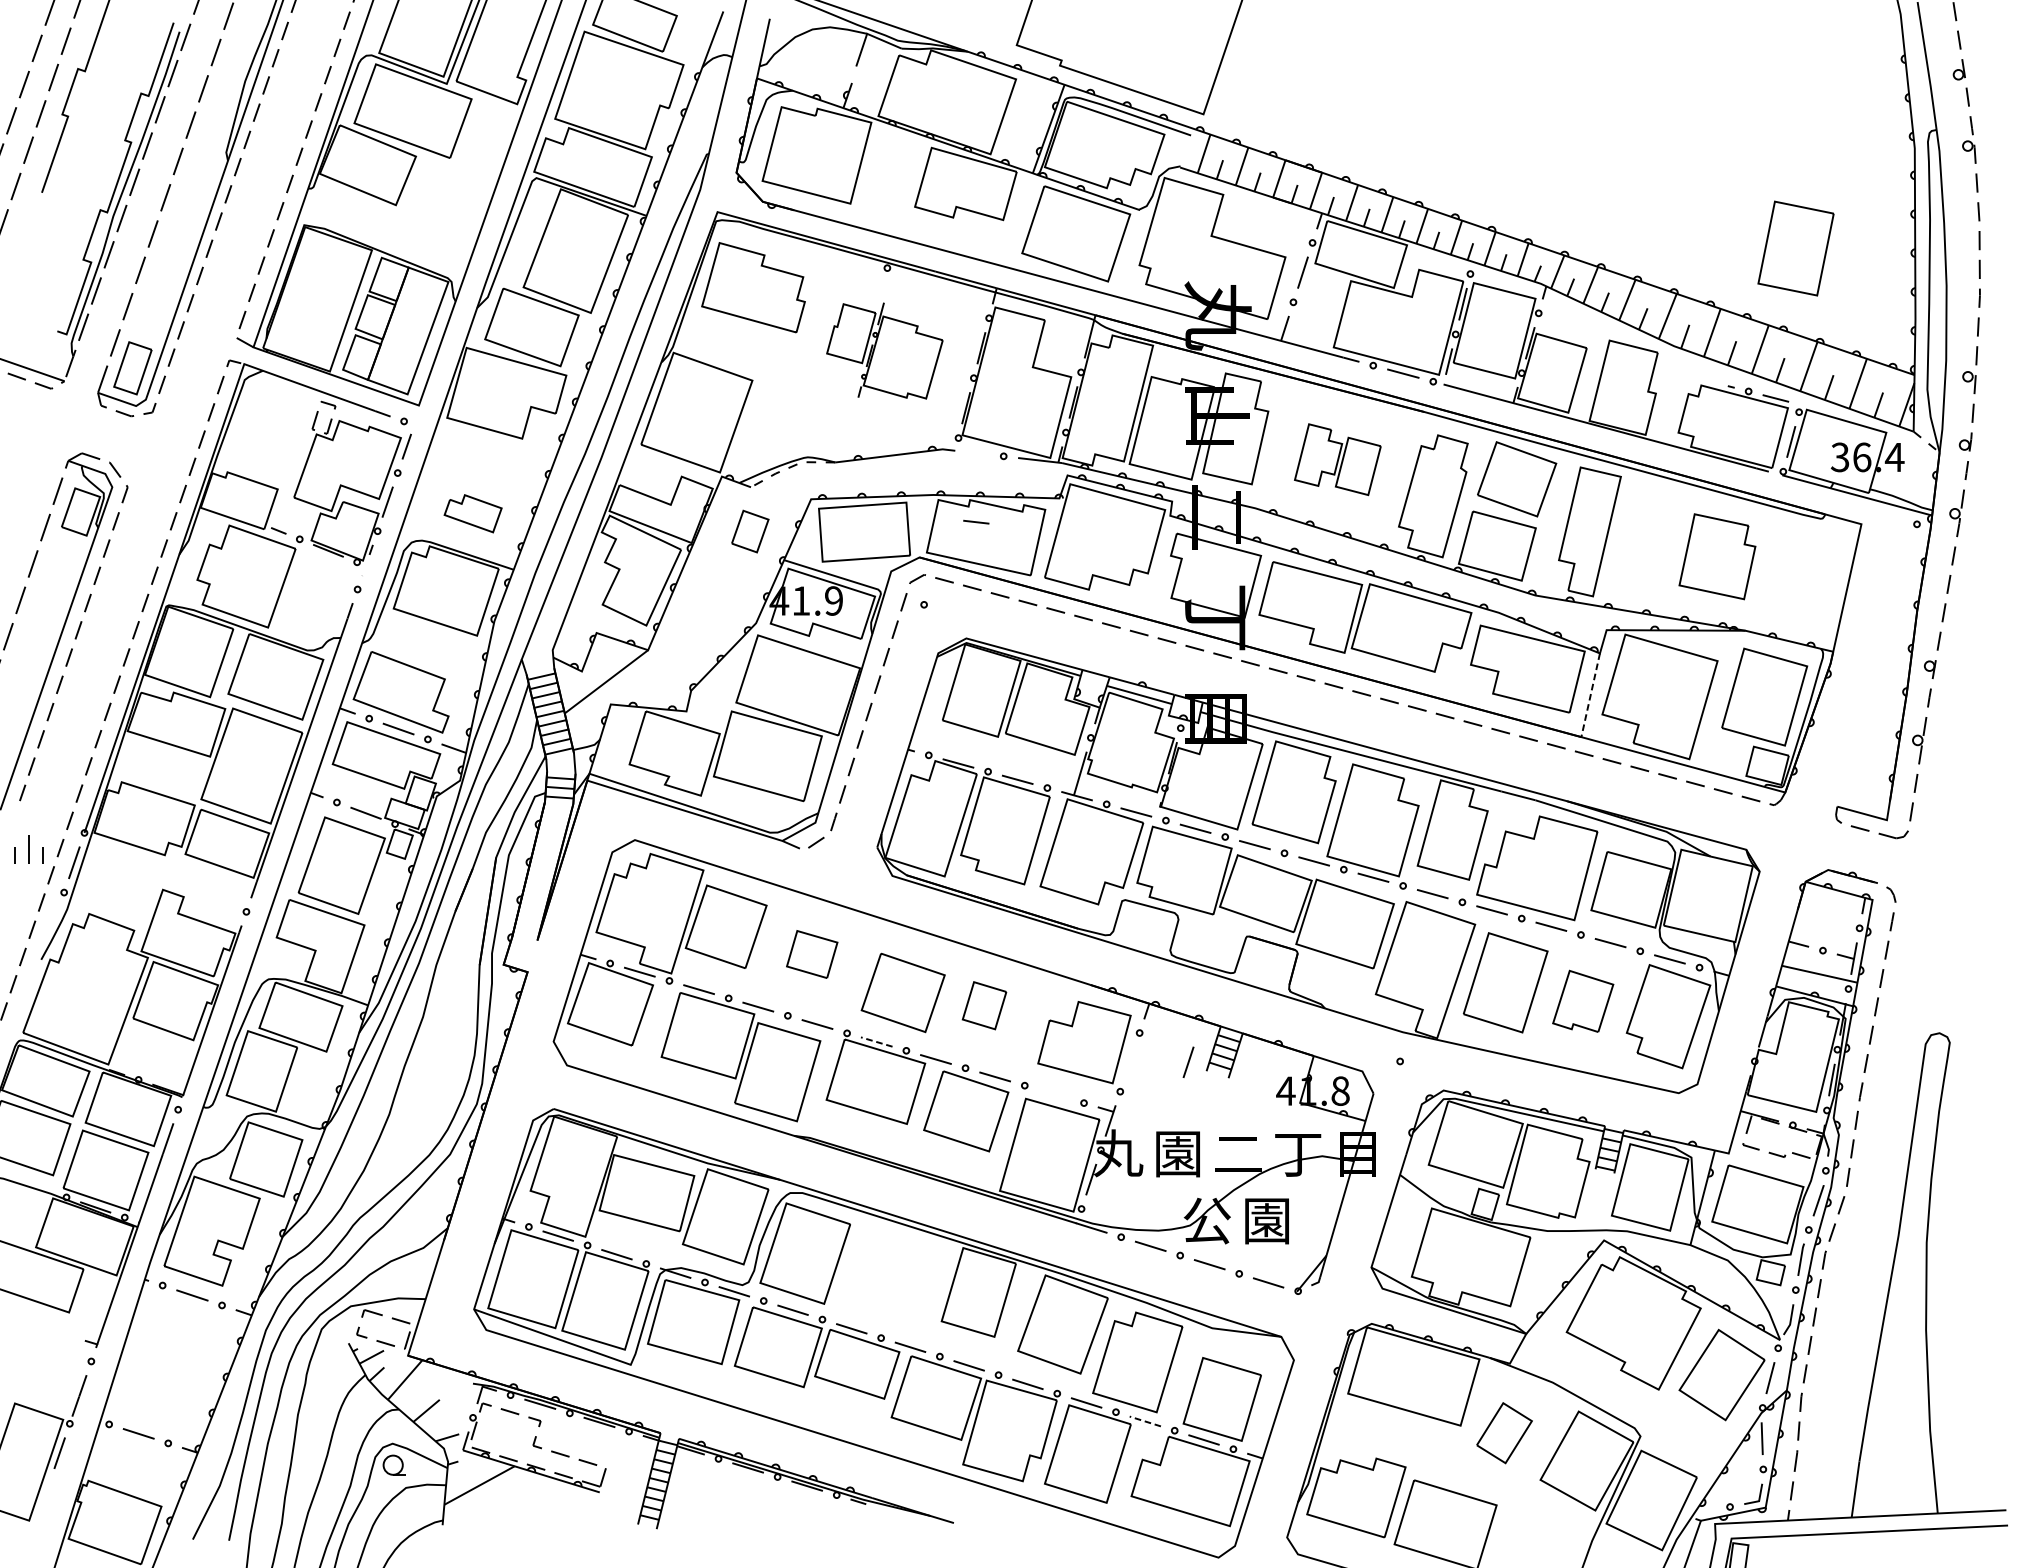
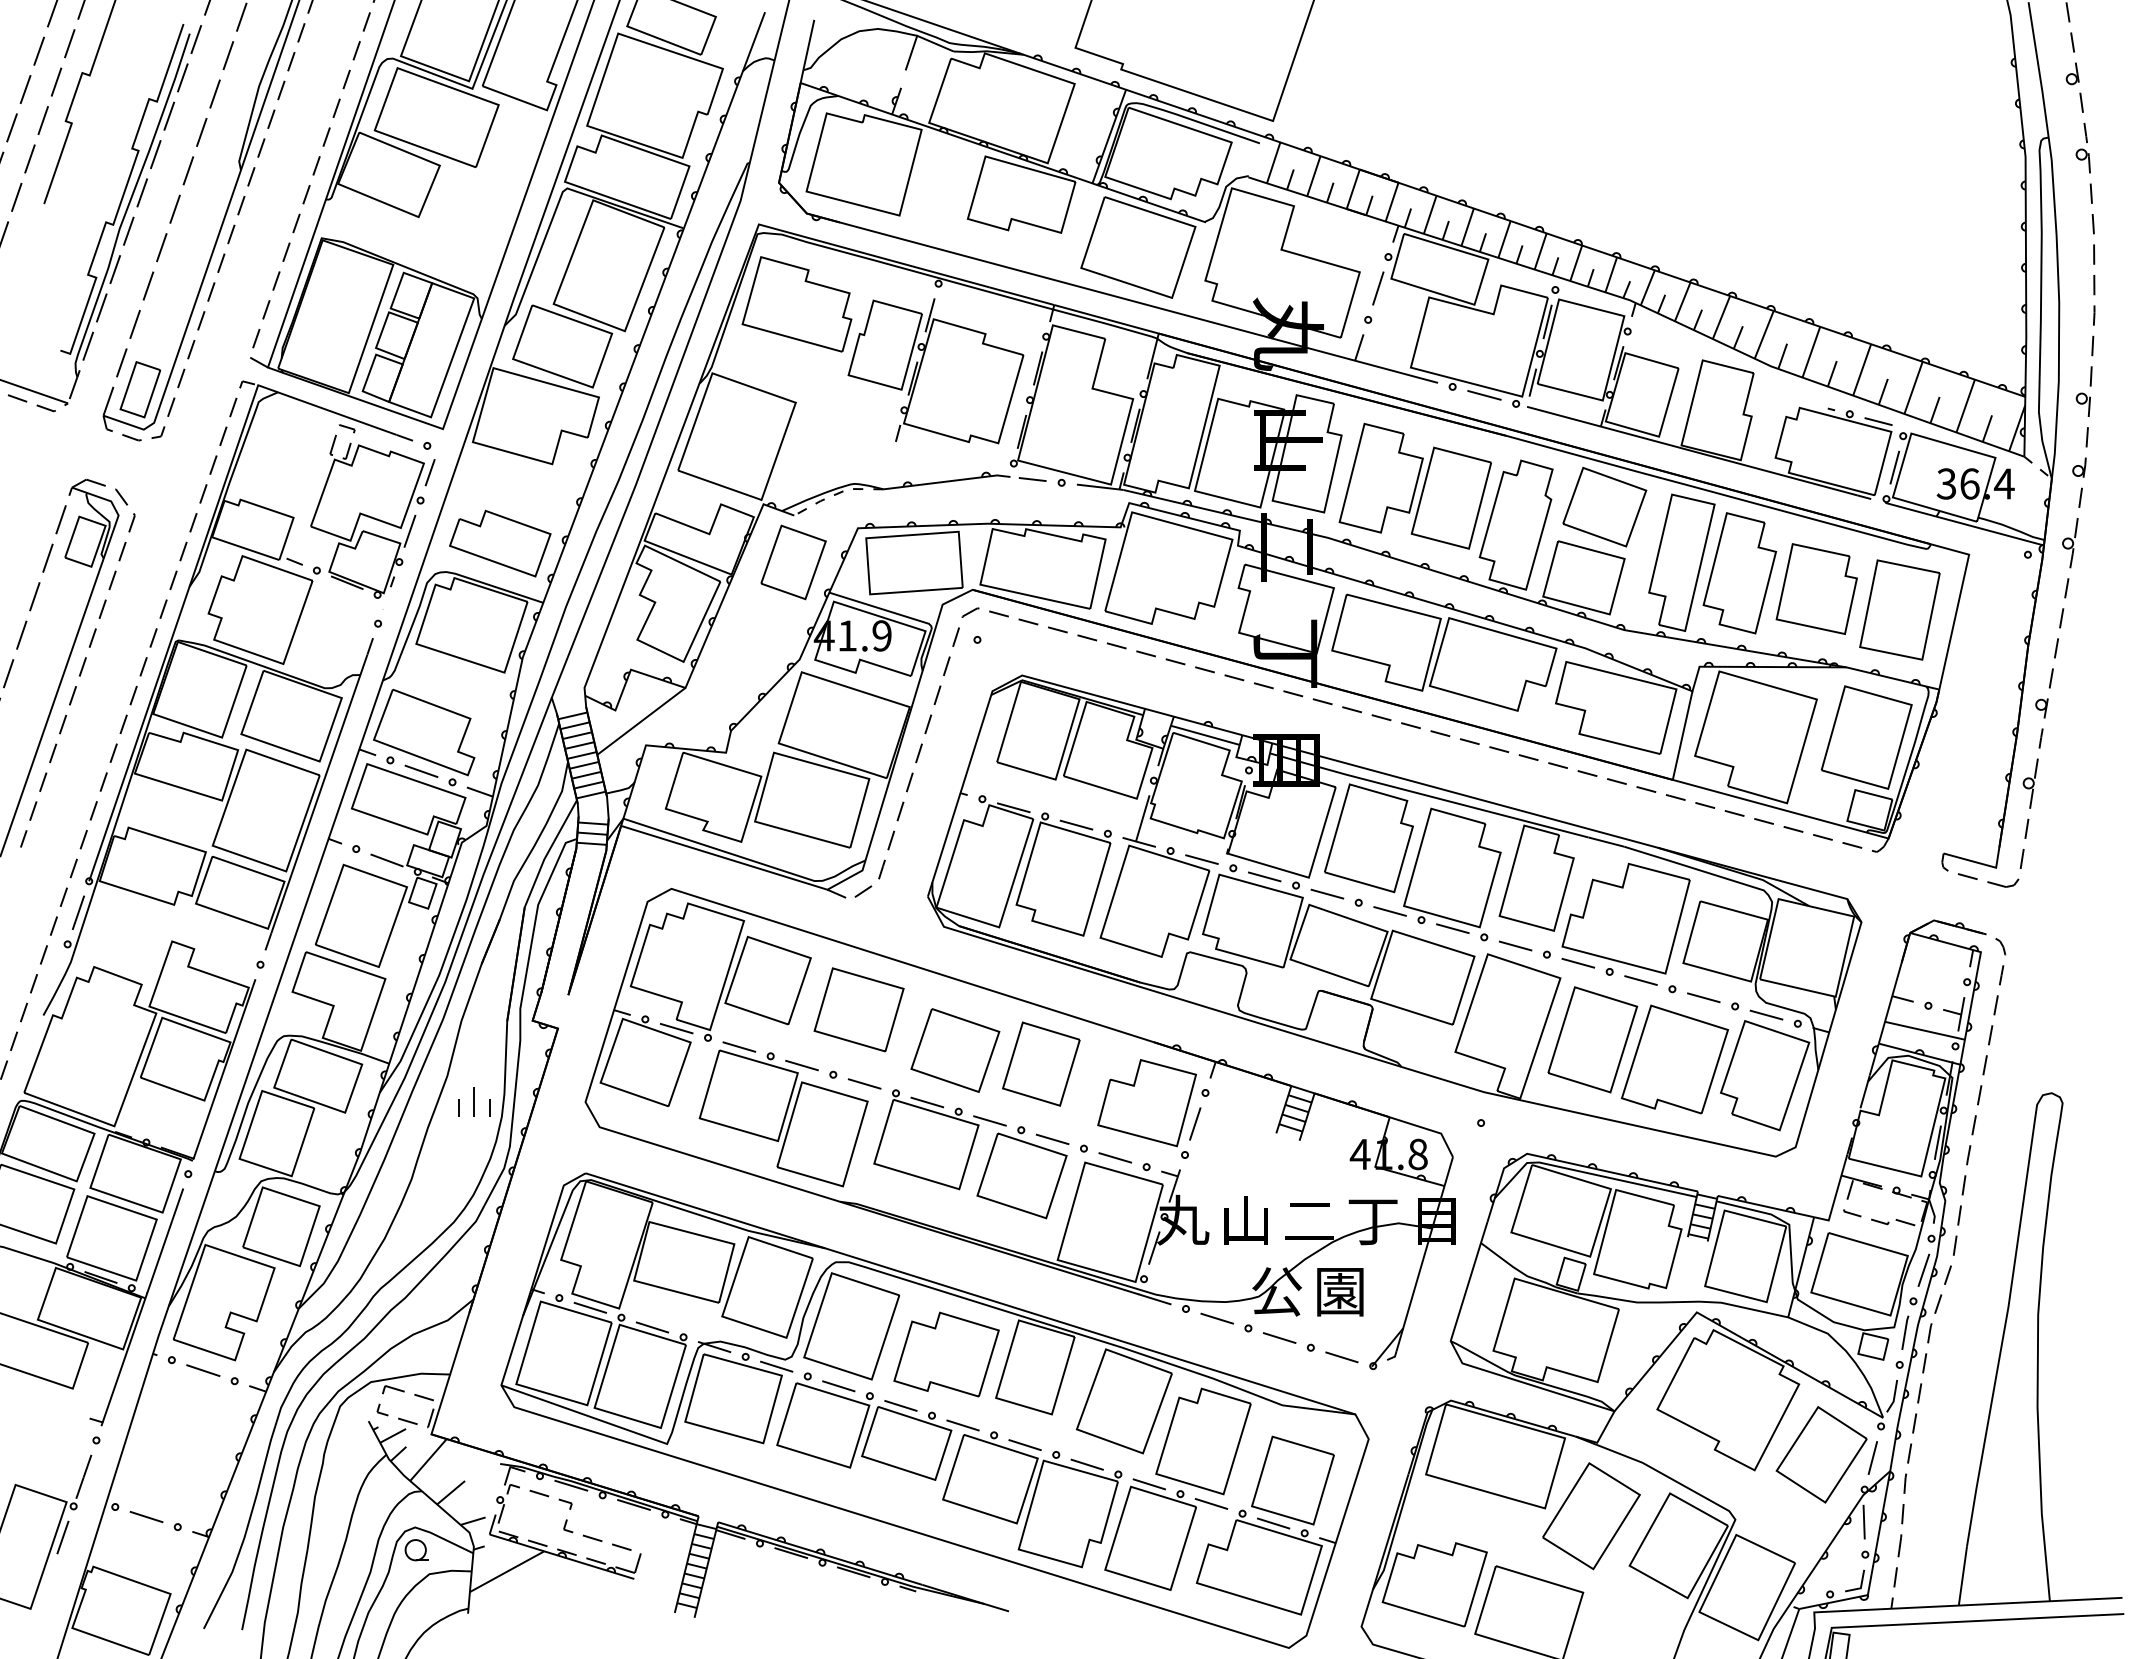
part: (1795, 248) -> (1899, 609), moved
part: (884, 351) -> (935, 371), size x1.43
part: (1337, 459) -> (1414, 486), size x1.67
part: (473, 513) -> (500, 543), size x1.67
line: (976, 522) -> (1032, 479), moved
part: (750, 531) -> (793, 562), size x1.67
part: (1644, 542) -> (1739, 573), added
line: (1590, 696) -> (1682, 736), dashed -> solid
part: (29, 849) -> (474, 1101), moved
part: (811, 954) -> (858, 1009), size x1.67
part: (1582, 1001) -> (1674, 1059), size x1.67
part: (984, 1005) -> (1041, 1063), size x1.67
line: (875, 1042) -> (926, 1102), dashed -> solid
line: (1188, 1061) -> (1195, 1123), moved
line: (1054, 1094) -> (1115, 1157), added
text: (1178, 1153) -> (1246, 1220), 園 -> 山
part: (894, 1280) -> (946, 1354), added
line: (1145, 1421) -> (1211, 1503), dashed -> solid
part: (1504, 1433) -> (1591, 1516), size x1.67

